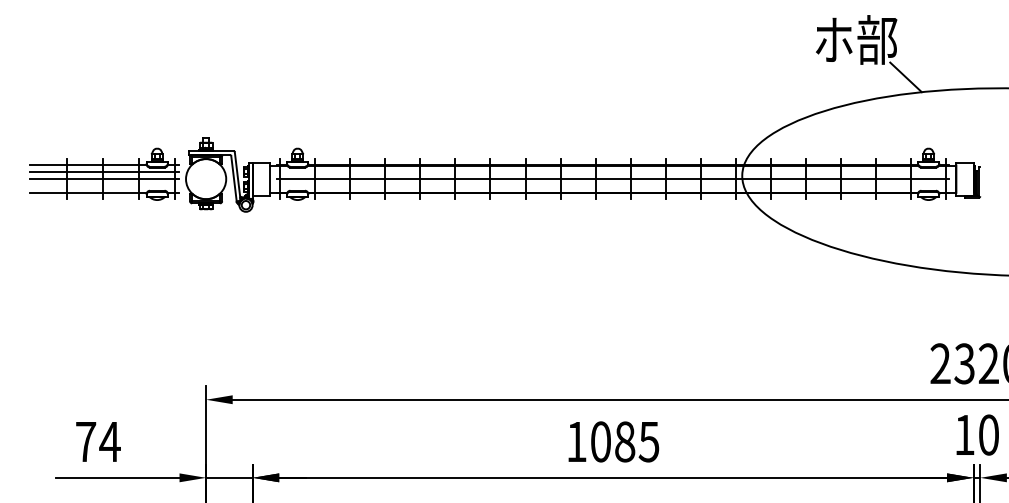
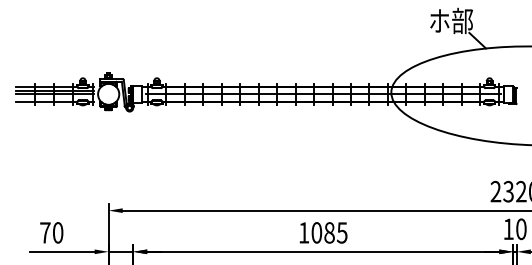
text: (109, 441) -> (57, 232), 74 -> 70

